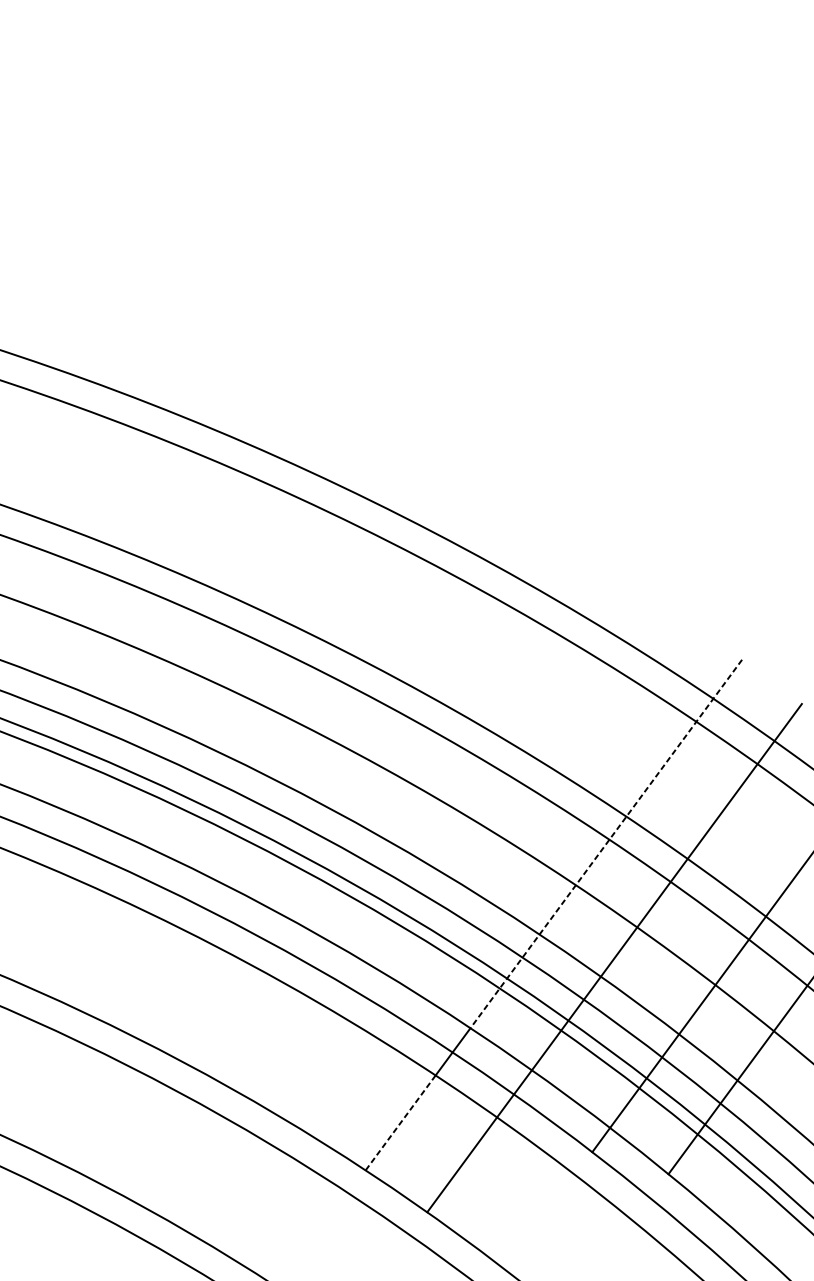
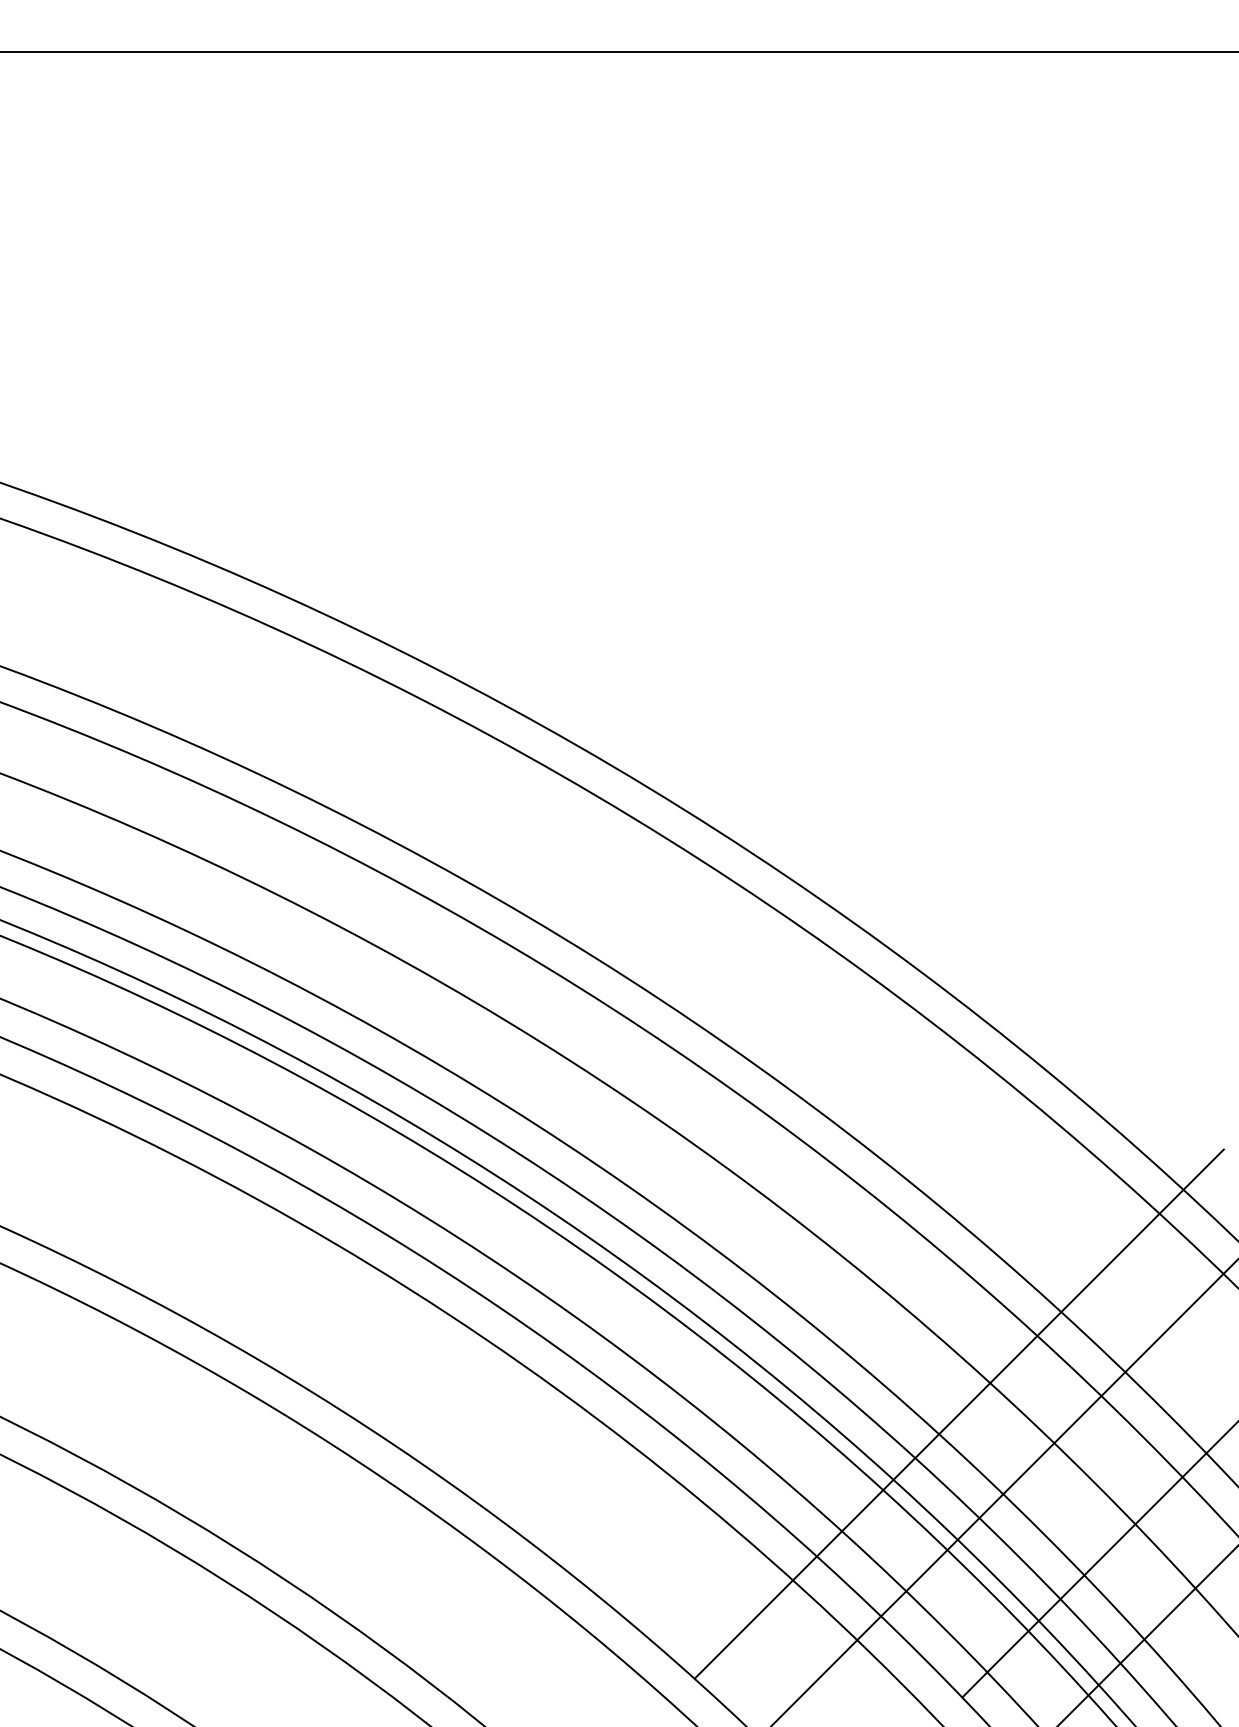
line: (605, 844) -> (1032, 1340), dashed -> solid
line: (400, 1122) -> (743, 1629), dashed -> solid

